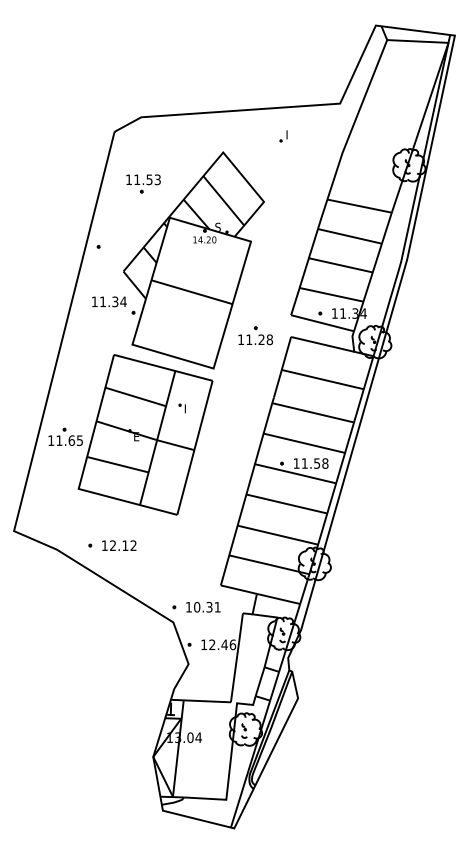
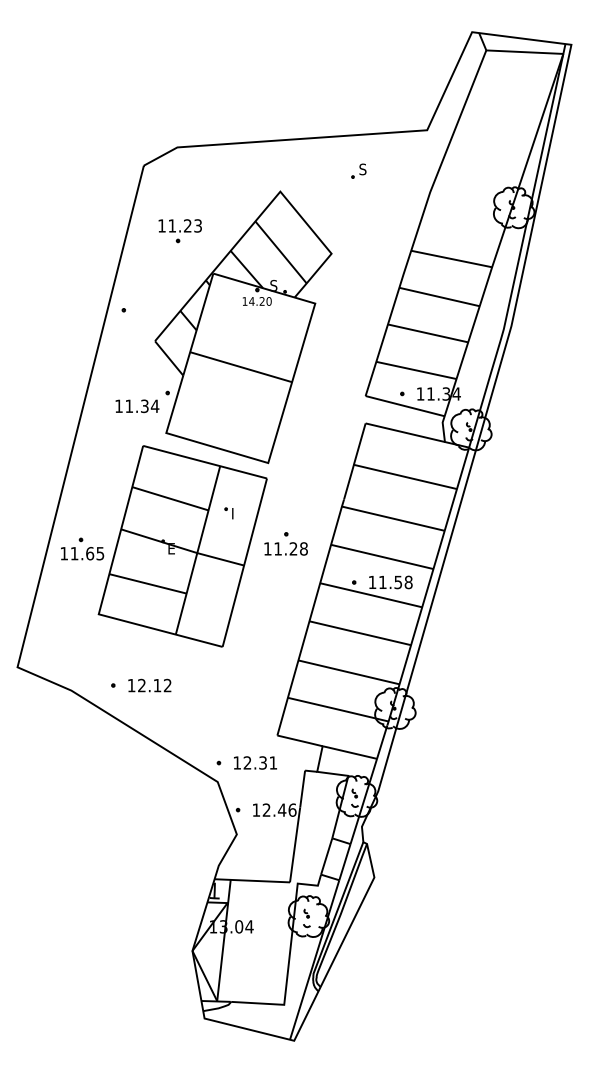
text: (288, 134) -> (362, 169), I -> S
text: (149, 179) -> (187, 225), 11.53 -> 11.23
text: (109, 302) -> (137, 406), moved
part: (255, 335) -> (285, 543), moved
text: (197, 606) -> (247, 762), 10.31 -> 12.31

